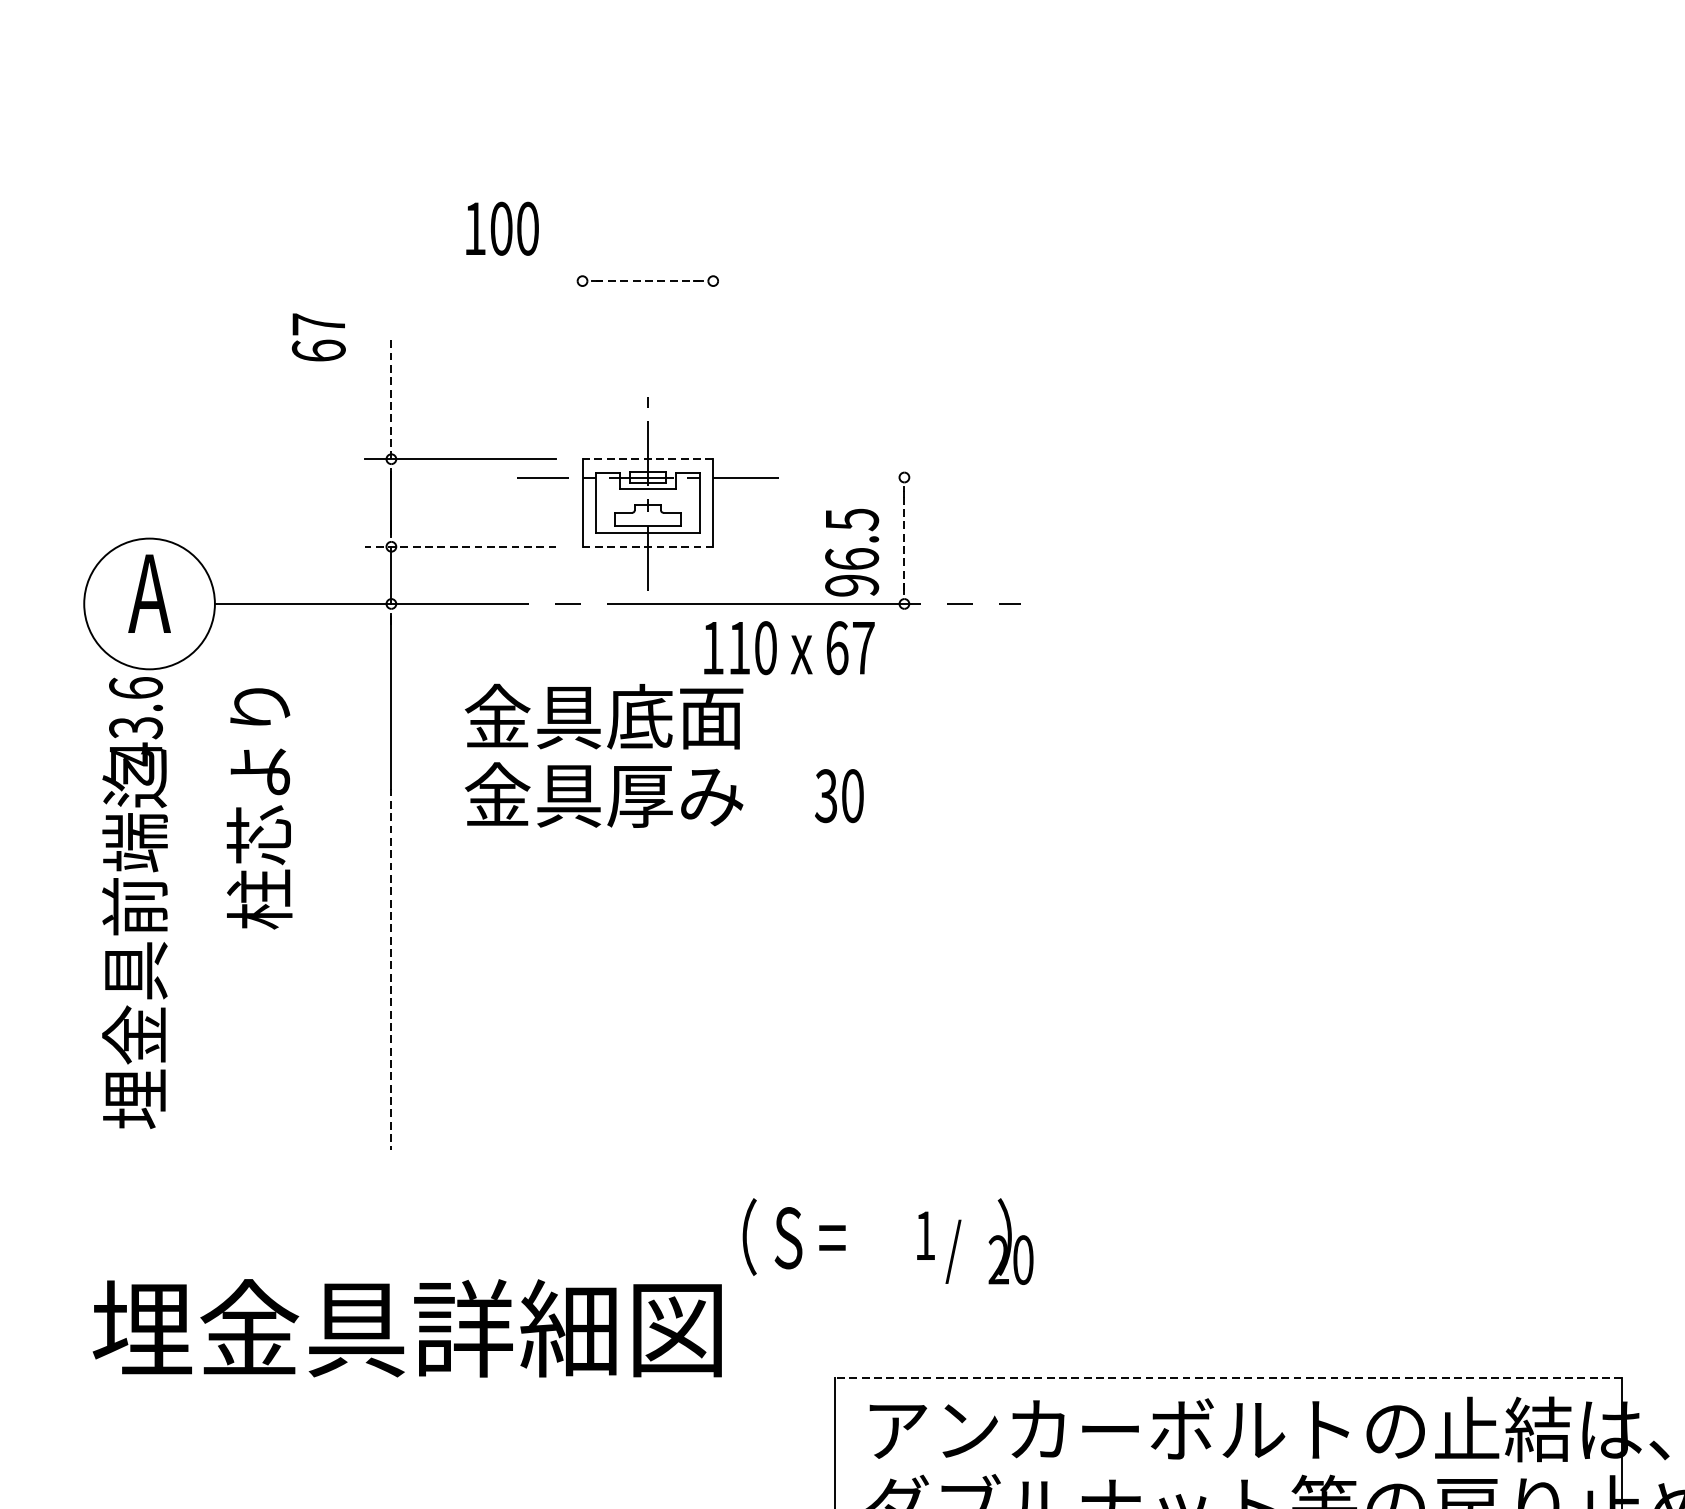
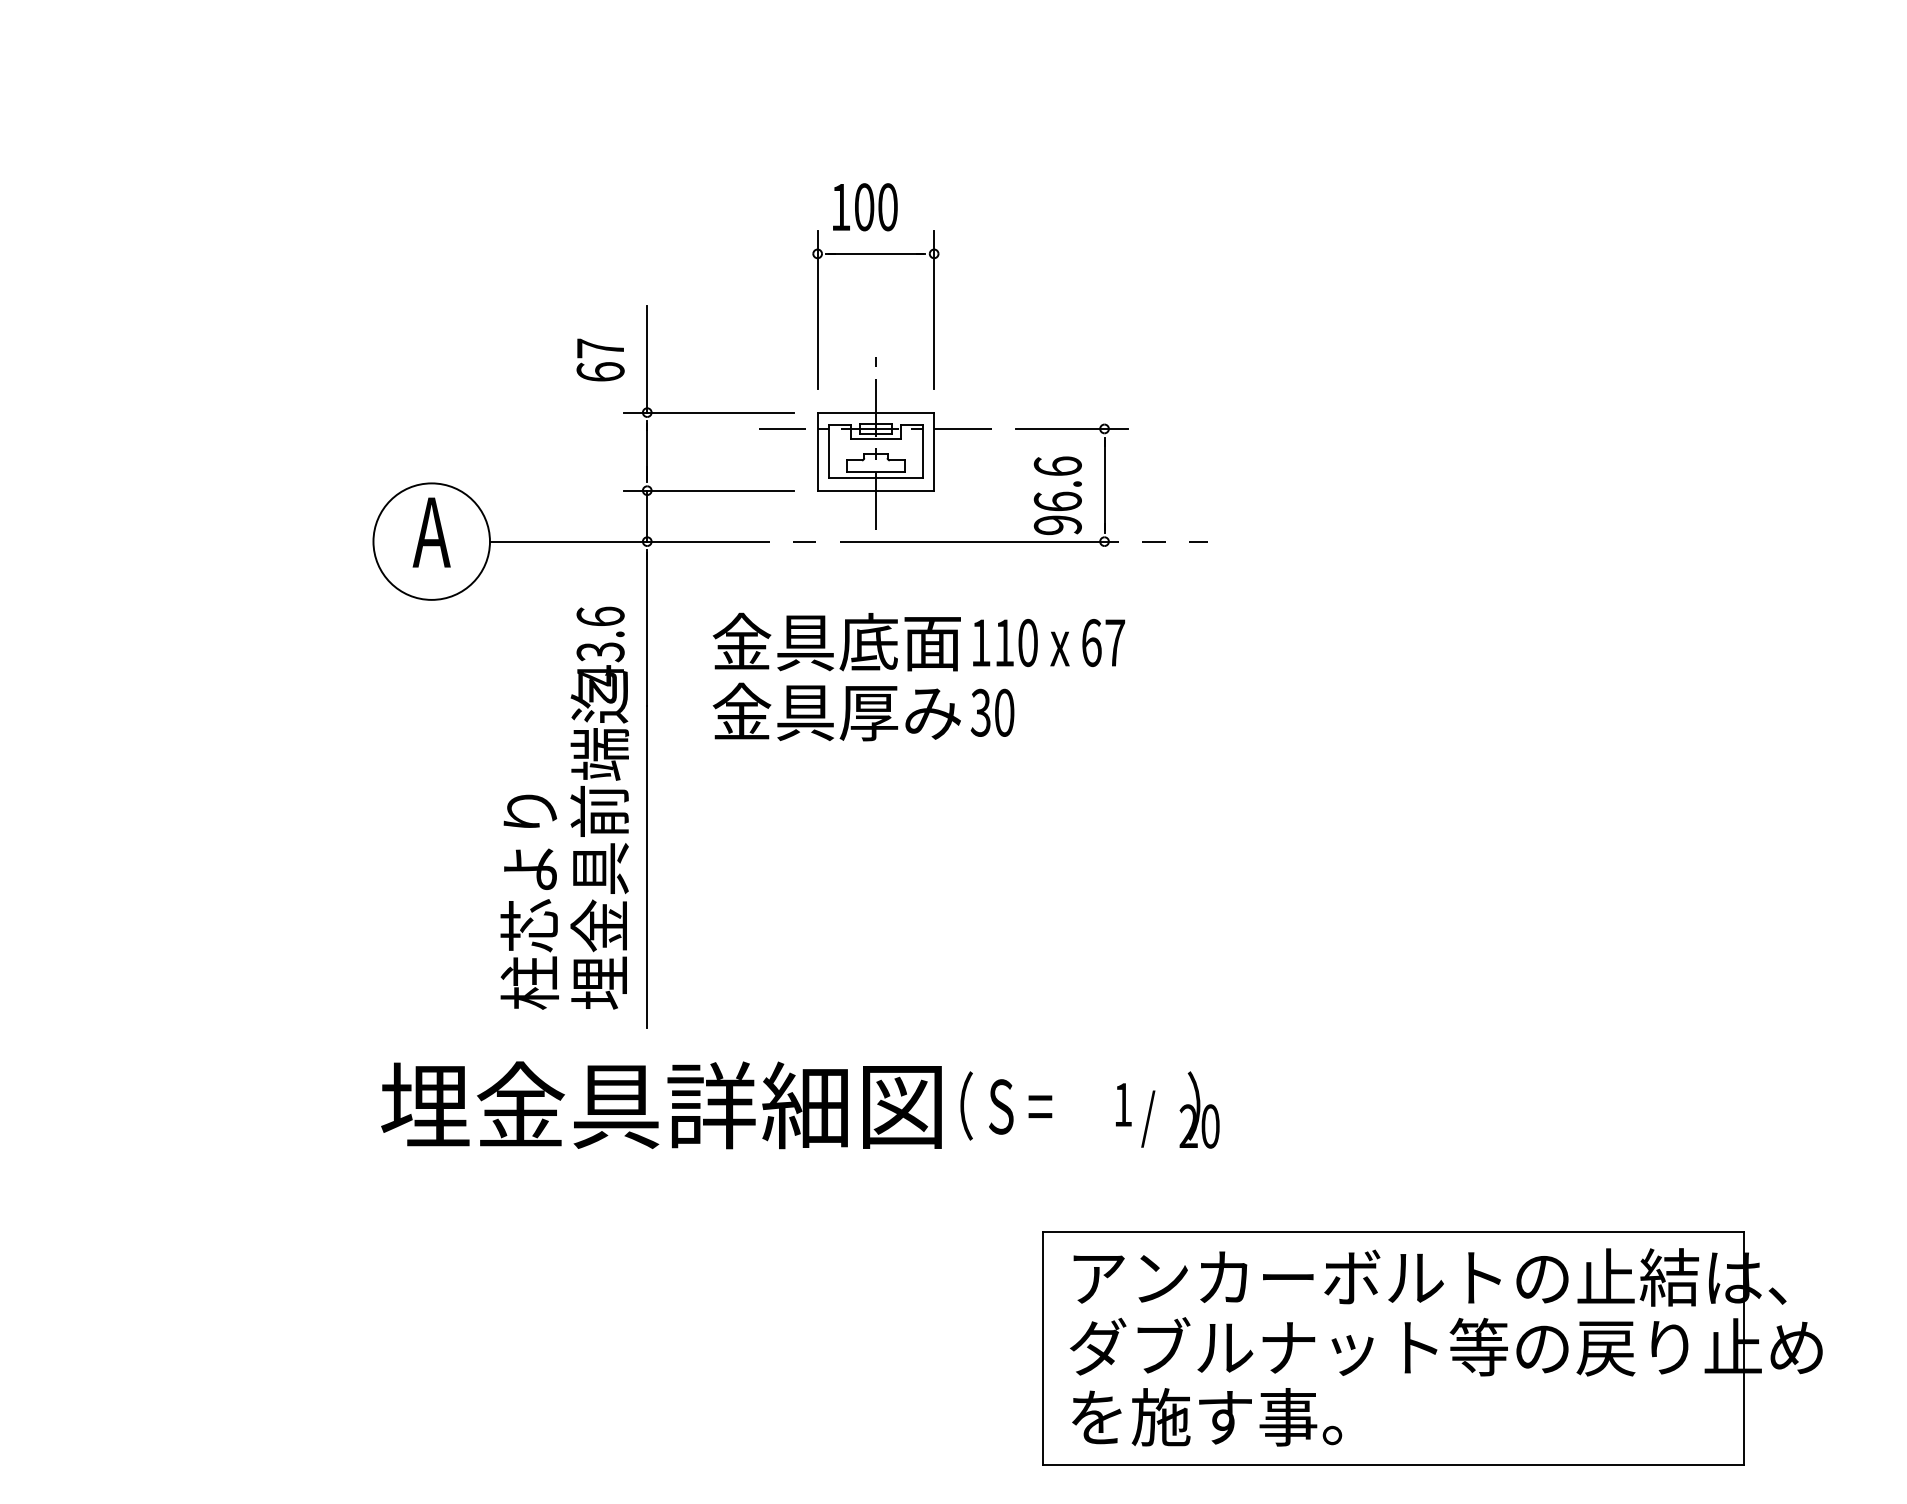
text: (502, 229) -> (865, 207), moved
line: (647, 280) -> (875, 253), dashed -> solid
text: (318, 336) -> (600, 359), moved
line: (582, 343) -> (817, 309), added
line: (713, 343) -> (934, 309), added
line: (391, 398) -> (647, 358), dashed -> solid
line: (647, 459) -> (875, 412), dashed -> solid
line: (867, 477) -> (1071, 428), added
text: (851, 519) -> (1057, 466), 96.5 -> 96.6
line: (904, 540) -> (1104, 485), dashed -> solid
line: (460, 546) -> (708, 490), dashed -> solid
line: (648, 546) -> (876, 490), dashed -> solid
text: (789, 648) -> (1049, 643), moved
text: (839, 795) -> (992, 712), moved
text: (259, 807) -> (529, 901), moved
text: (134, 902) -> (599, 807), moved
line: (391, 969) -> (647, 867), dashed -> solid
text: (407, 1328) -> (661, 1105), moved
line: (1228, 1377) -> (1393, 1231), dashed -> solid

